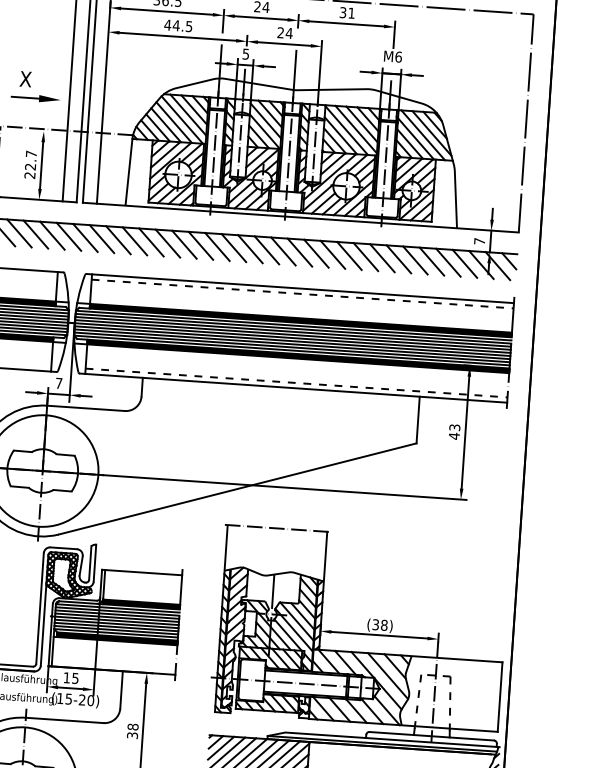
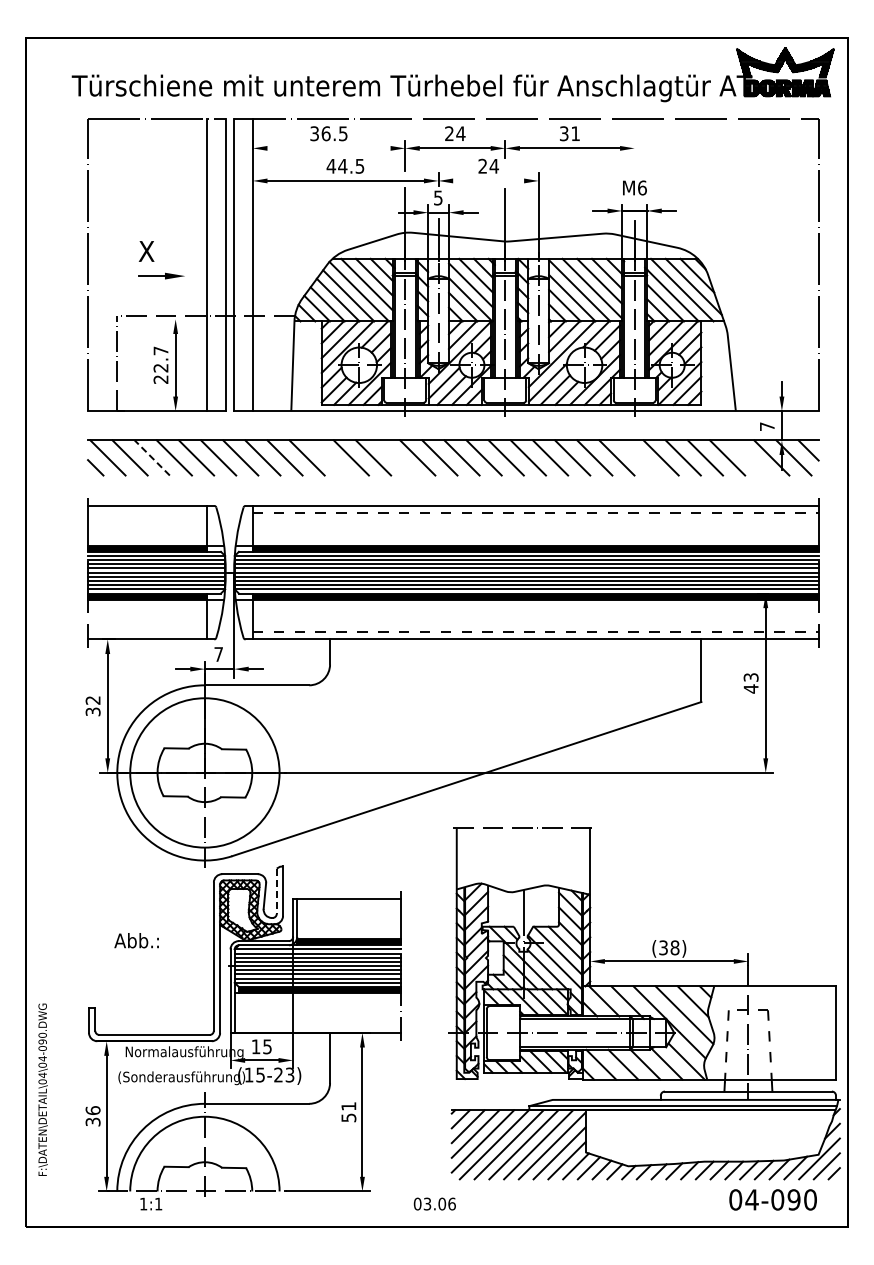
line: (166, 11) -> (328, 148), removed
line: (394, 34) -> (634, 158), removed
line: (284, 43) -> (488, 180), removed
part: (35, 97) -> (161, 275), size x0.7
line: (19, 233) -> (152, 457), solid -> dashed
line: (150, 242) -> (328, 457), removed
line: (200, 245) -> (395, 457), removed
line: (382, 257) -> (638, 457), removed
line: (464, 263) -> (749, 457), removed
line: (90, 563) -> (276, 891), solid -> dashed
text: (90, 700) -> (289, 1074), (15-20) -> (15-23)
text: (132, 730) -> (348, 1111), 38 -> 51

